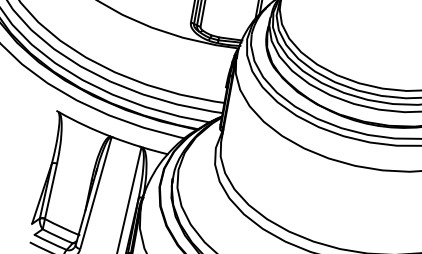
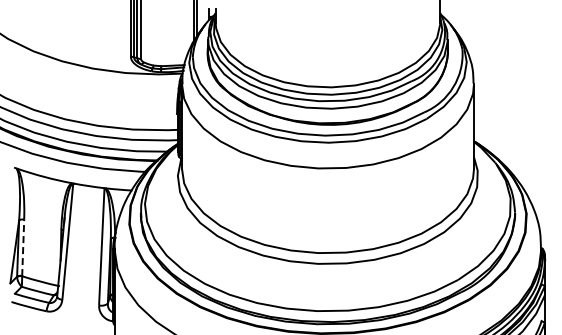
line: (51, 190) -> (23, 247), solid -> dashed

